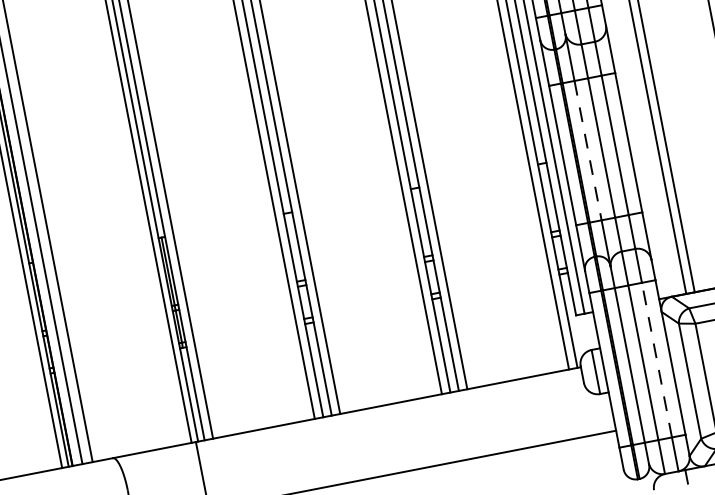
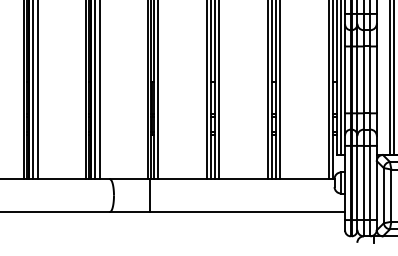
line: (588, 151) -> (357, 80), dashed -> solid
line: (657, 359) -> (370, 182), dashed -> solid

